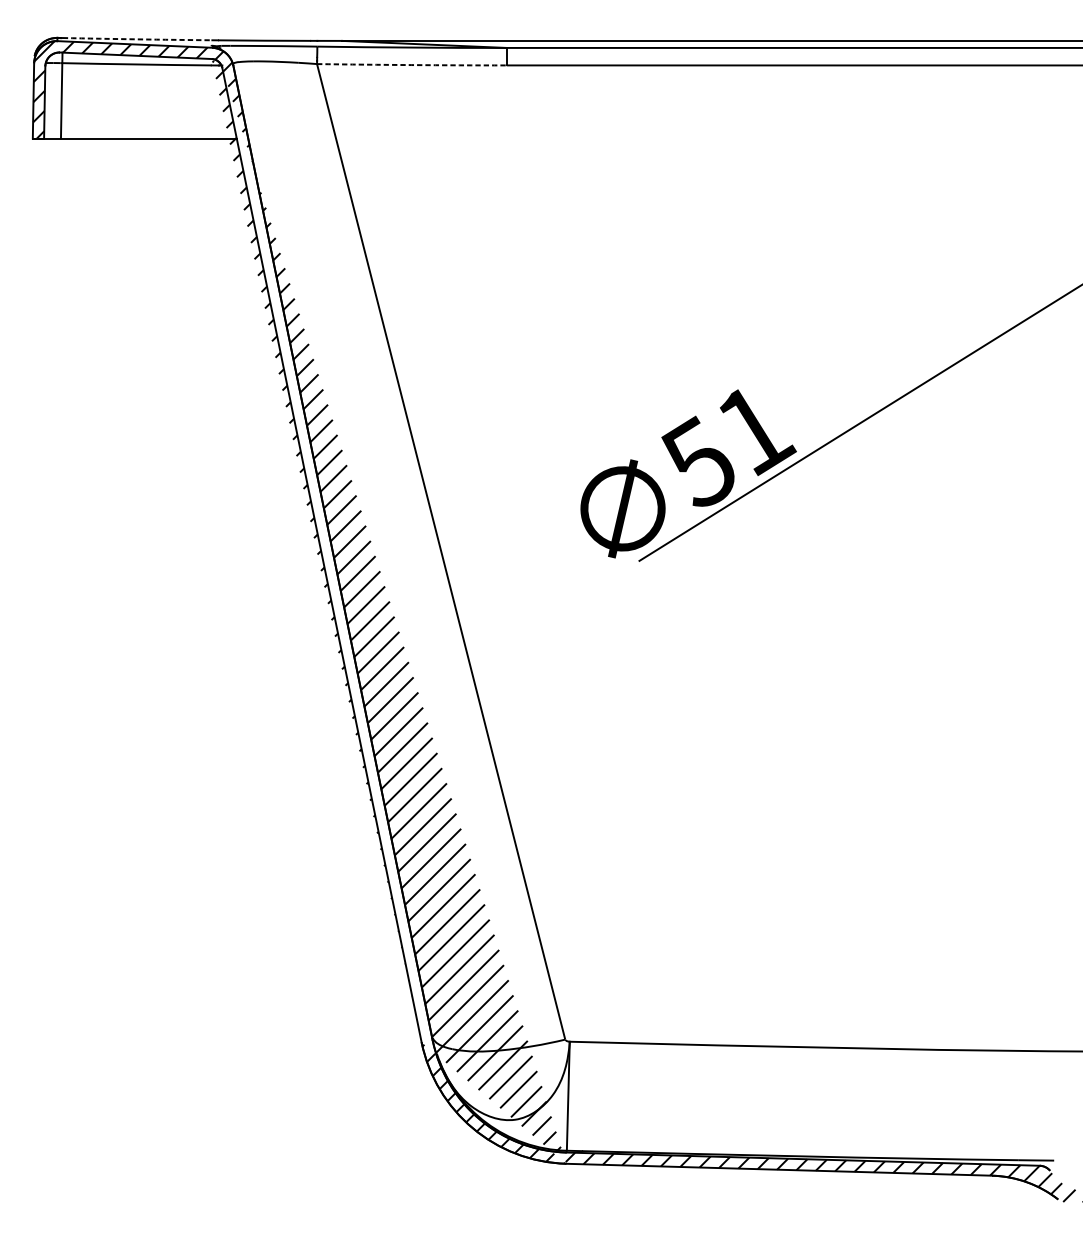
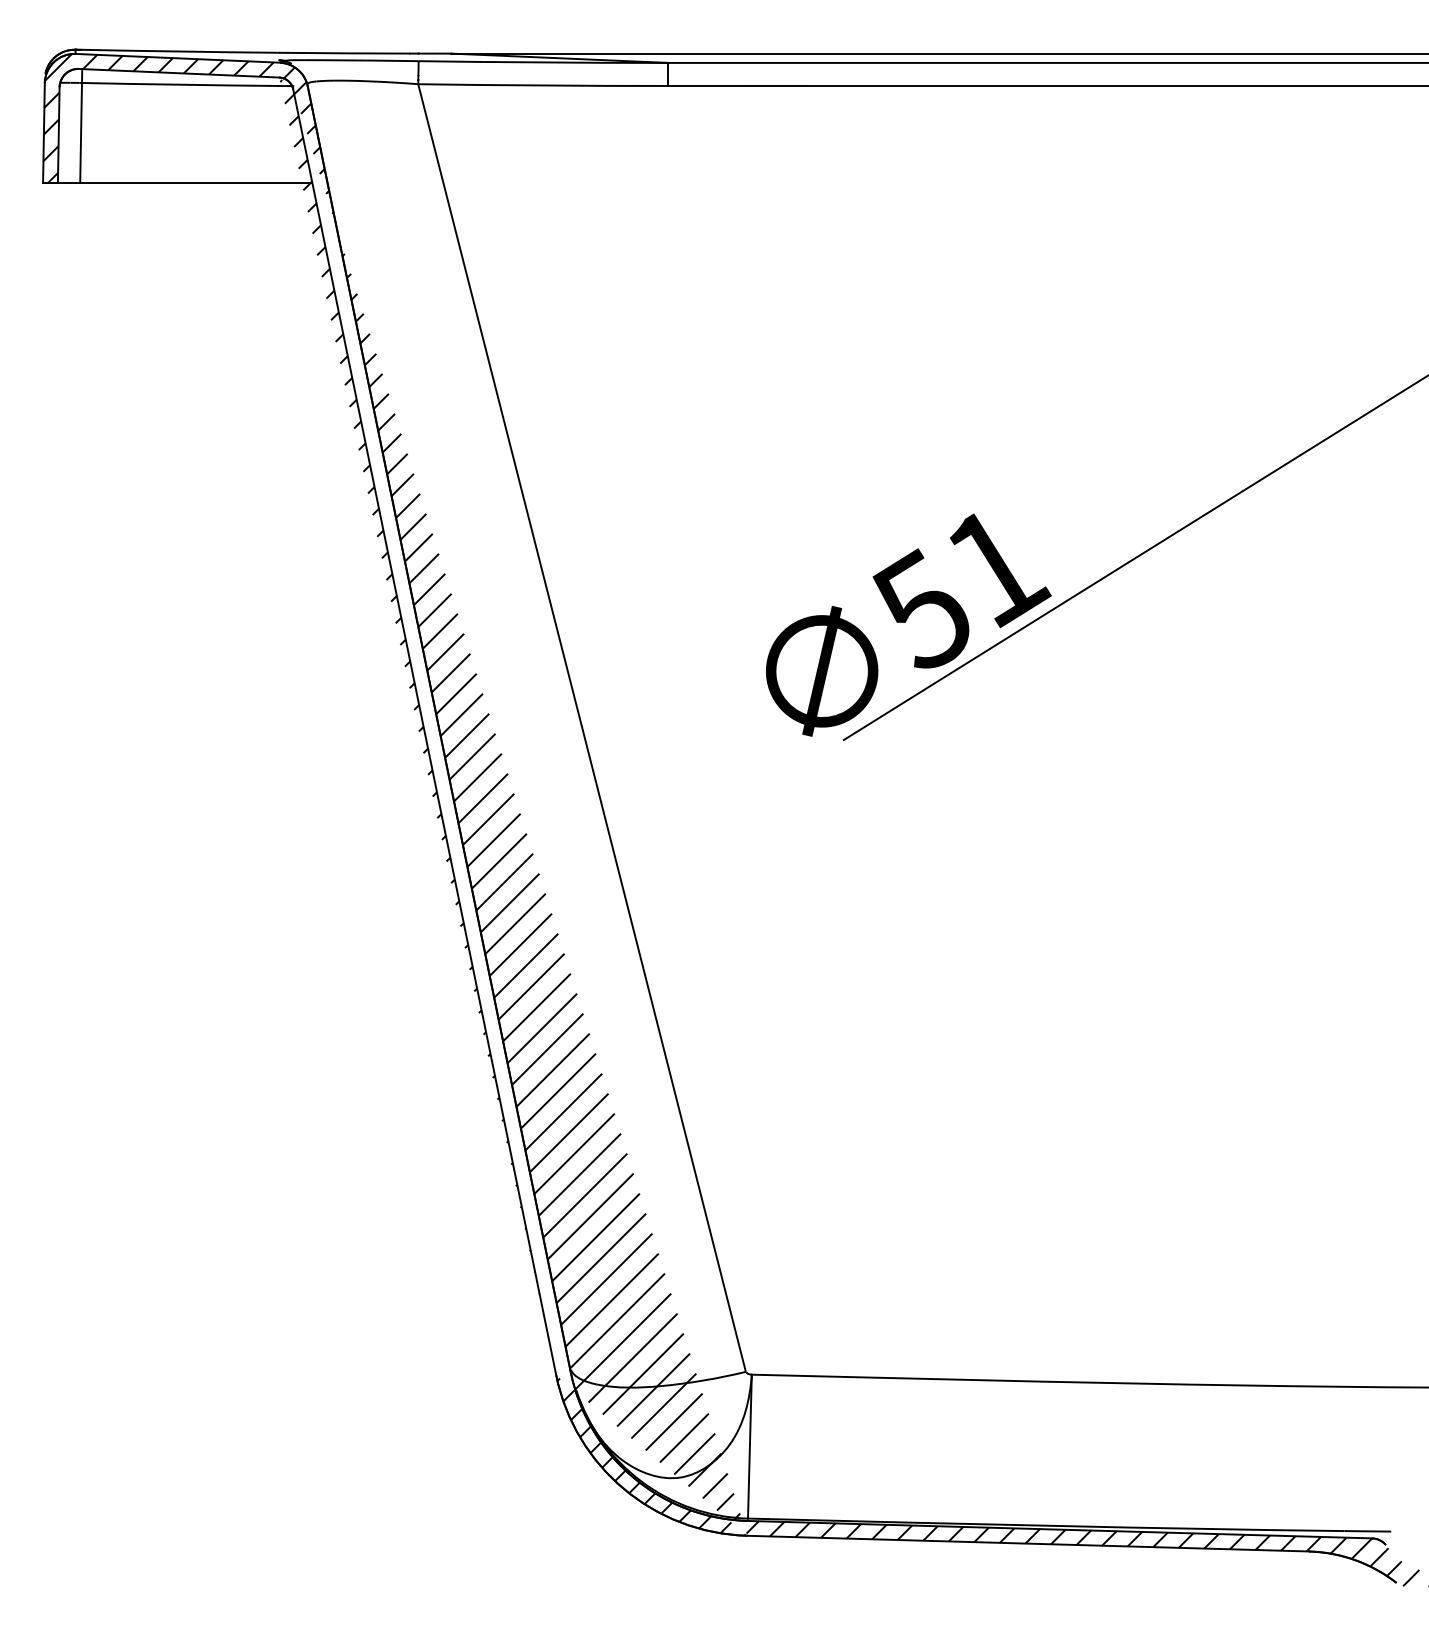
arc: (137, 39) -> (181, 51), dashed -> solid
arc: (411, 65) -> (543, 85), dashed -> solid

